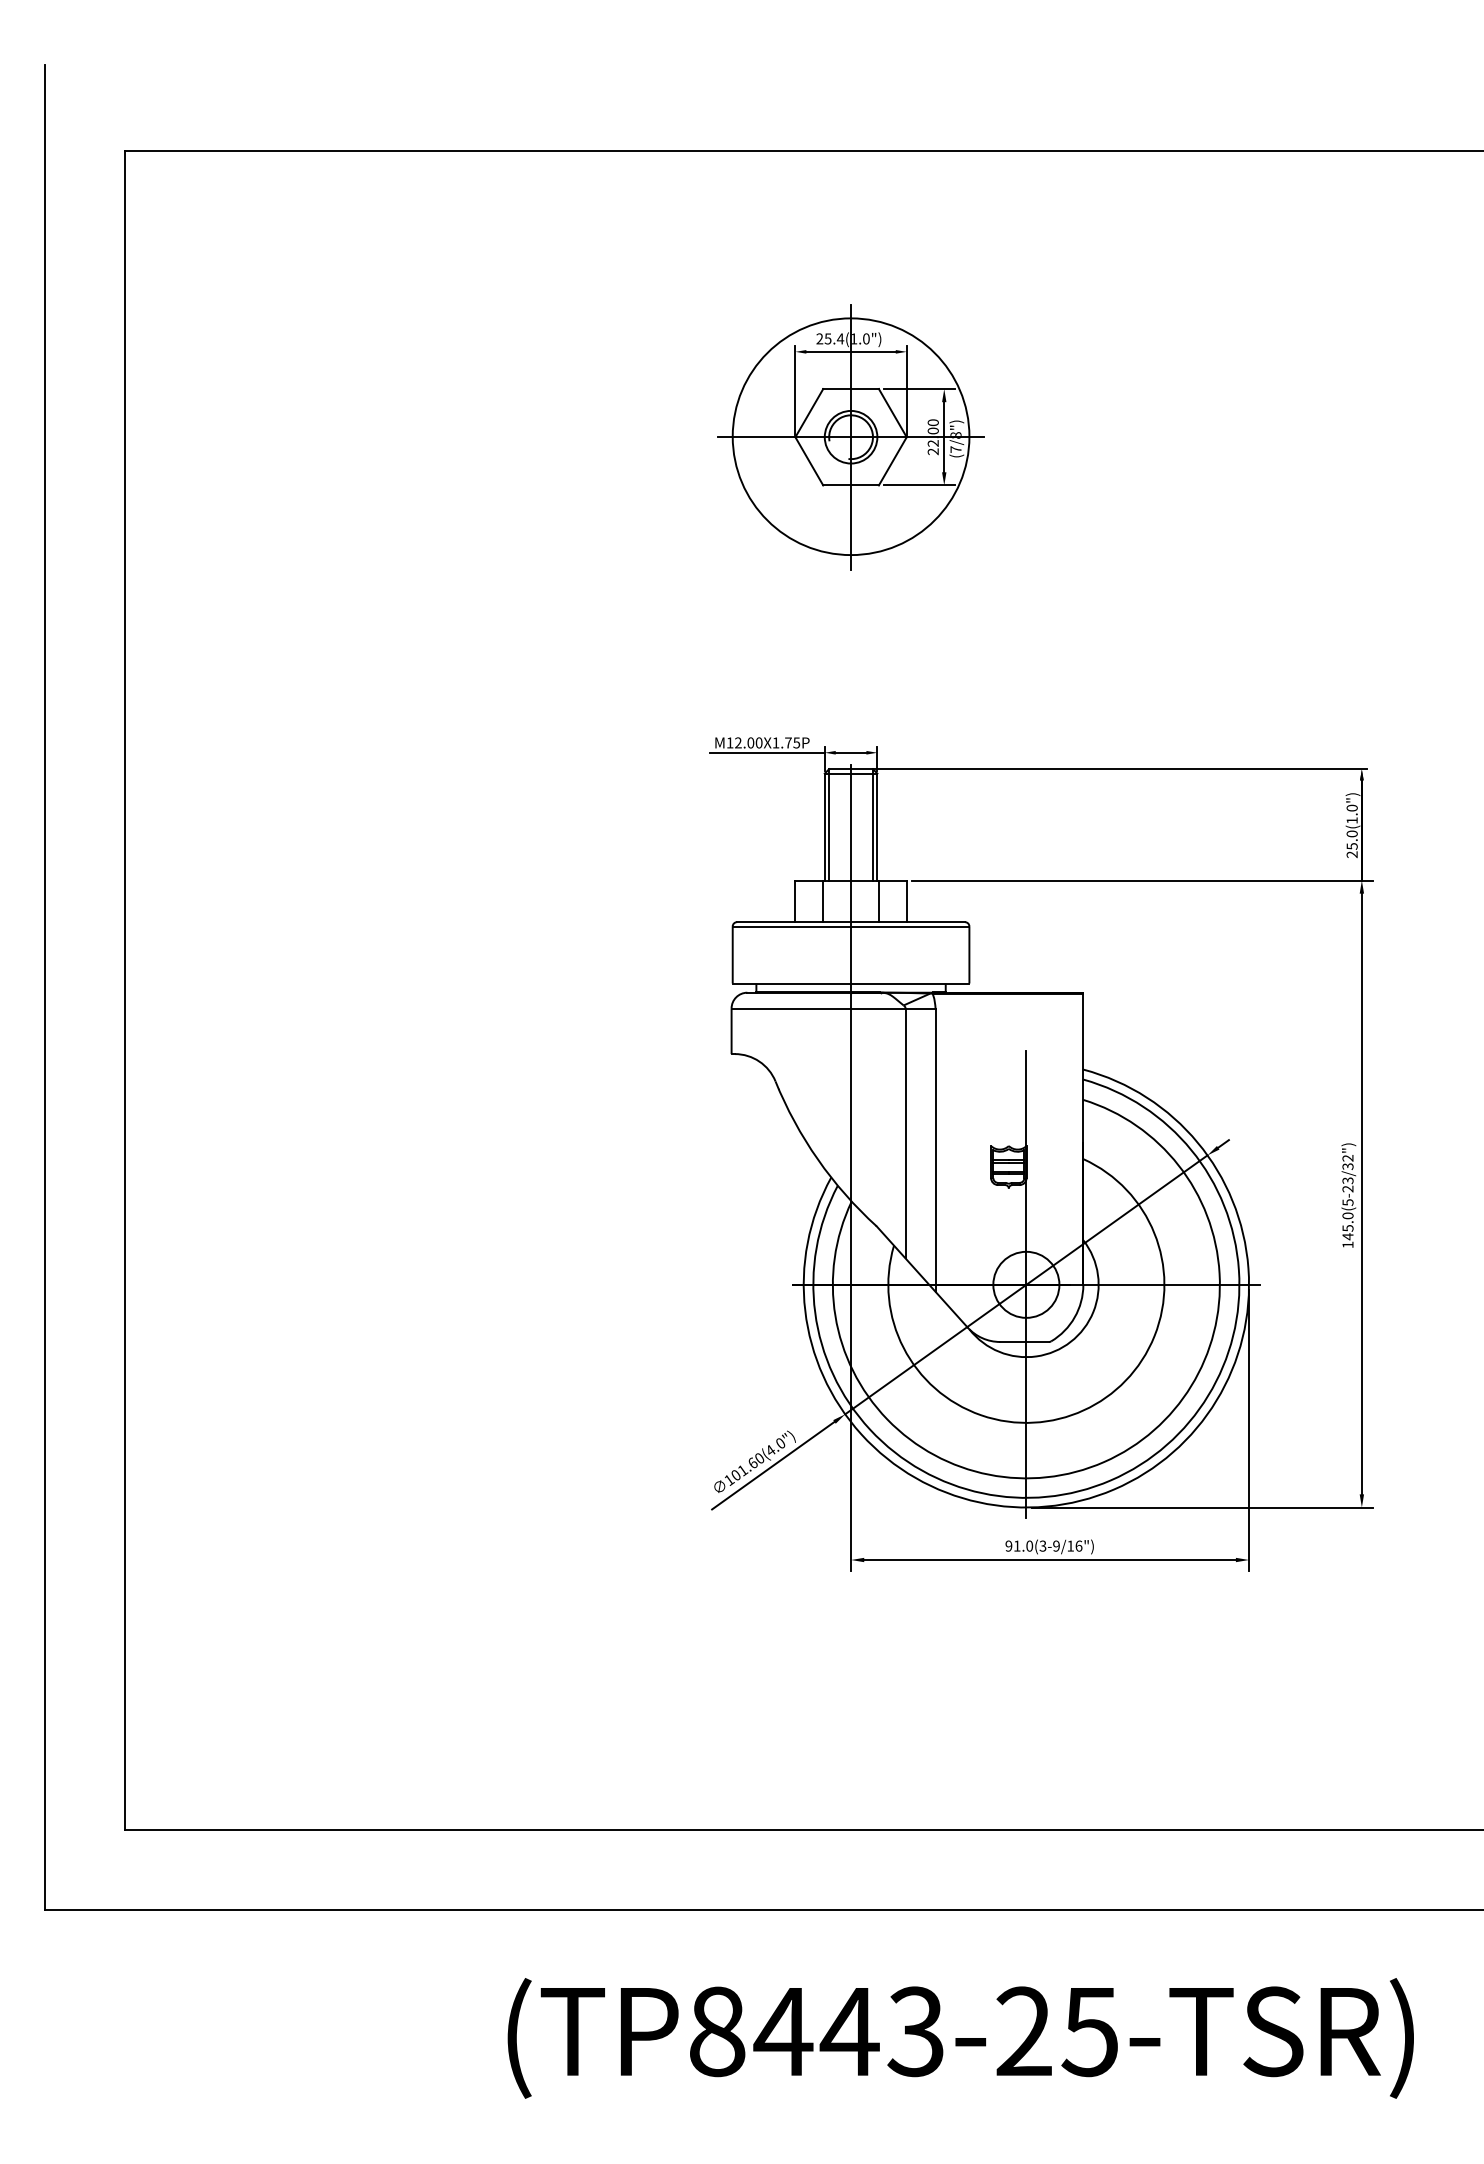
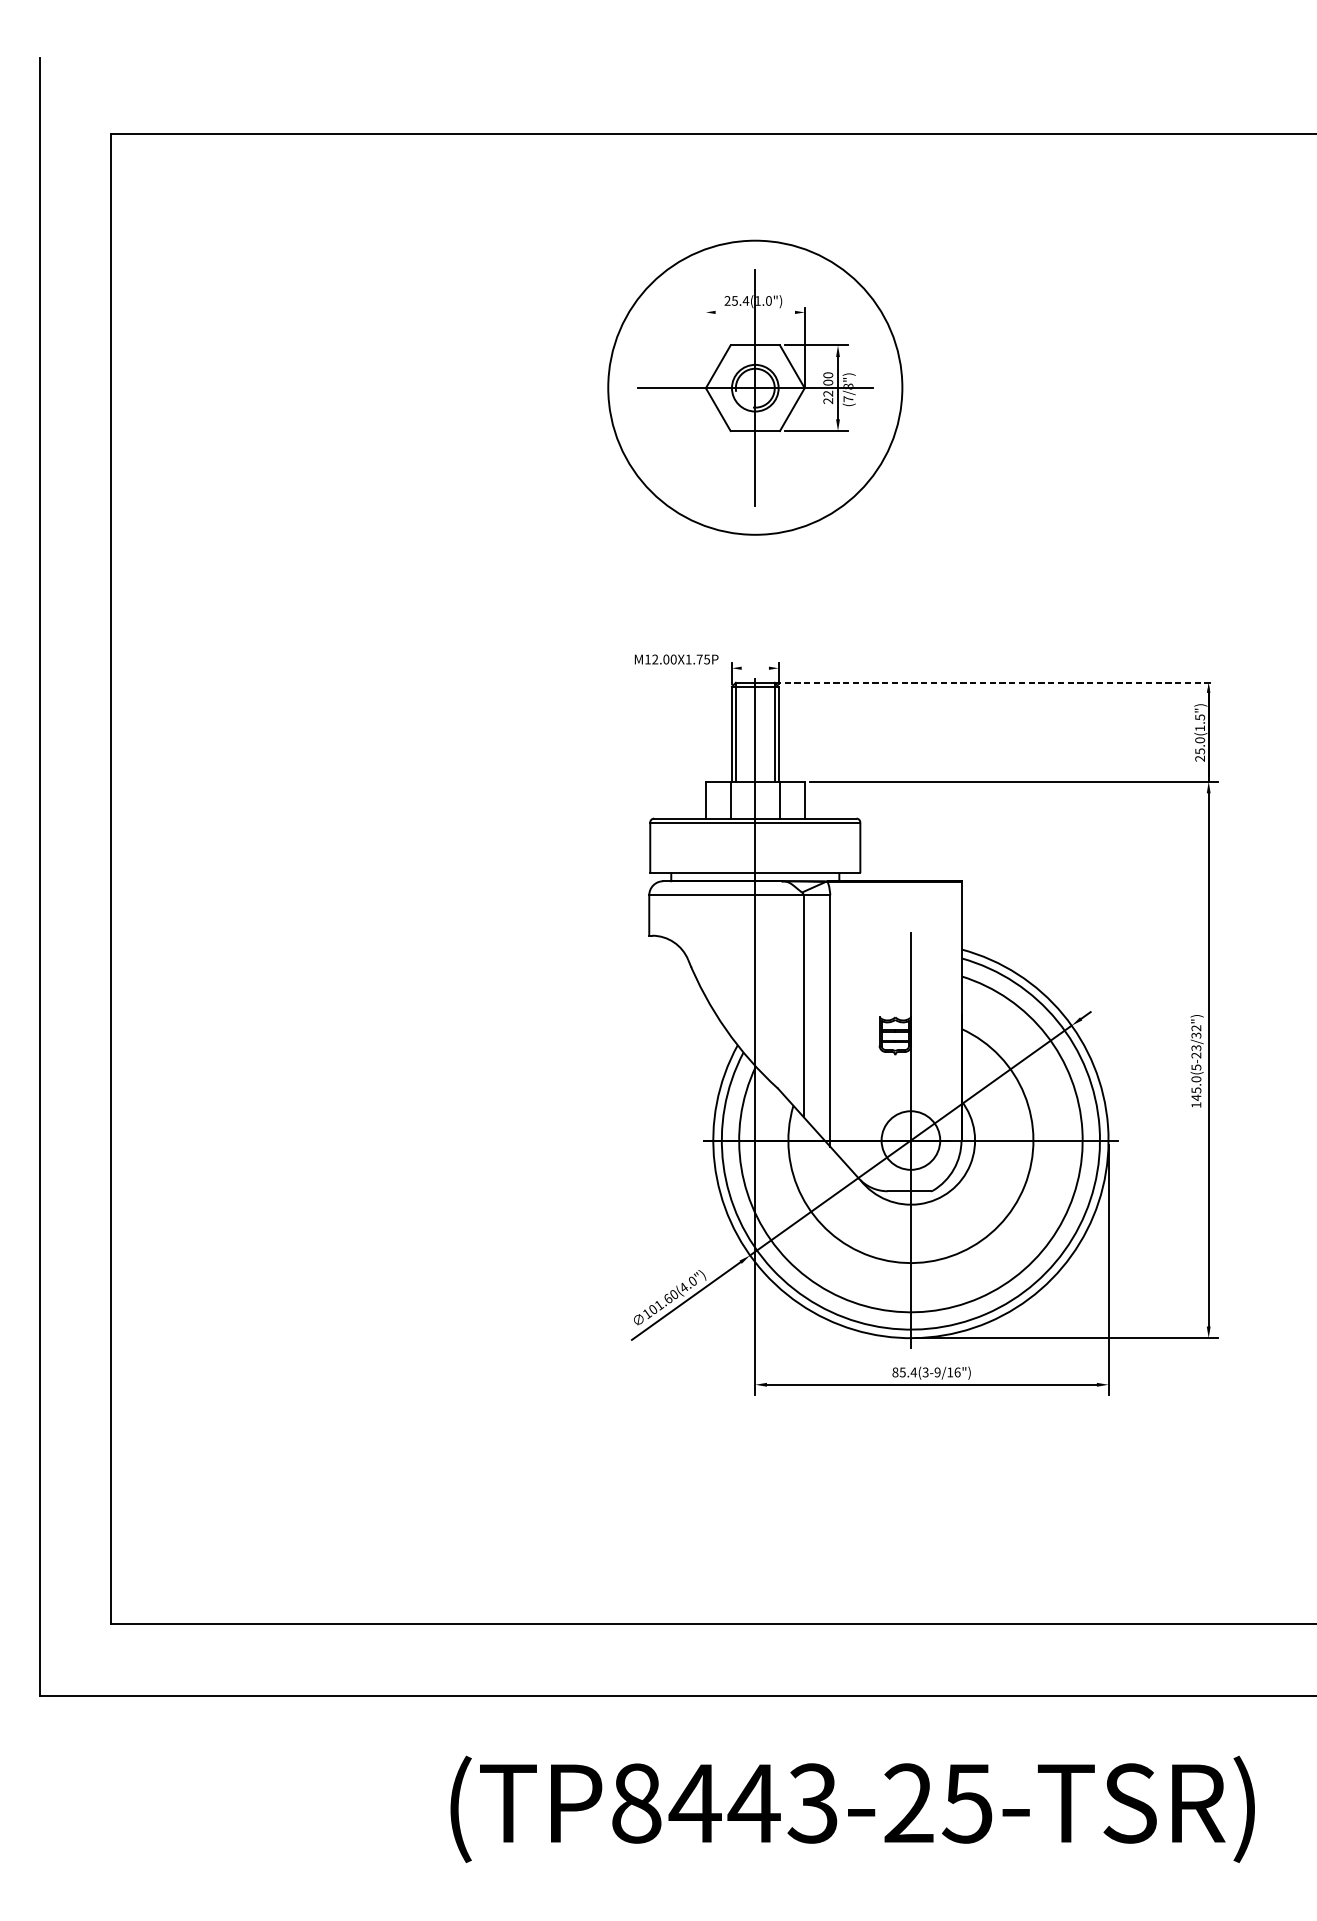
line: (850, 351) -> (754, 312), removed
line: (795, 390) -> (705, 346), removed
circle: (850, 436) -> (754, 387), size x1.4
line: (767, 752) -> (681, 668), removed
line: (850, 752) -> (754, 668), removed
line: (1120, 769) -> (994, 683), solid -> dashed
text: (1351, 807) -> (1199, 716), 25.0(1.0") -> 25.0(1.5")
text: (1019, 1545) -> (904, 1371), 91.0(3-9/16") -> 85.4(3-9/16")

